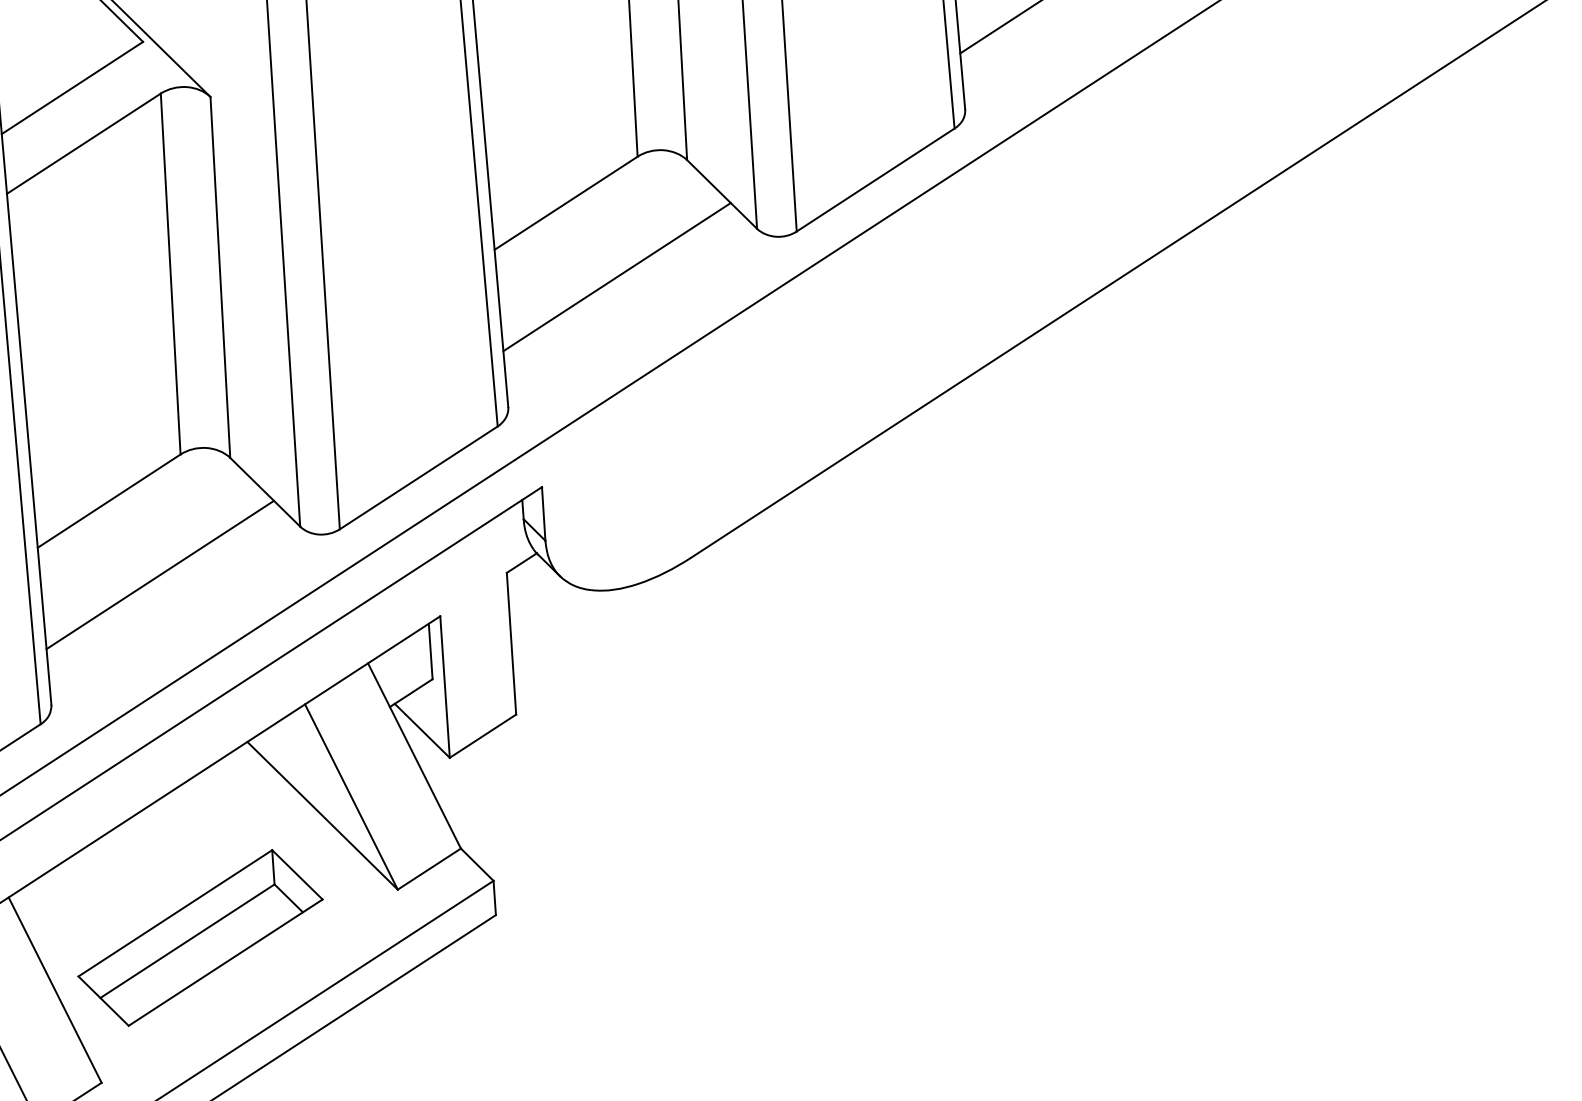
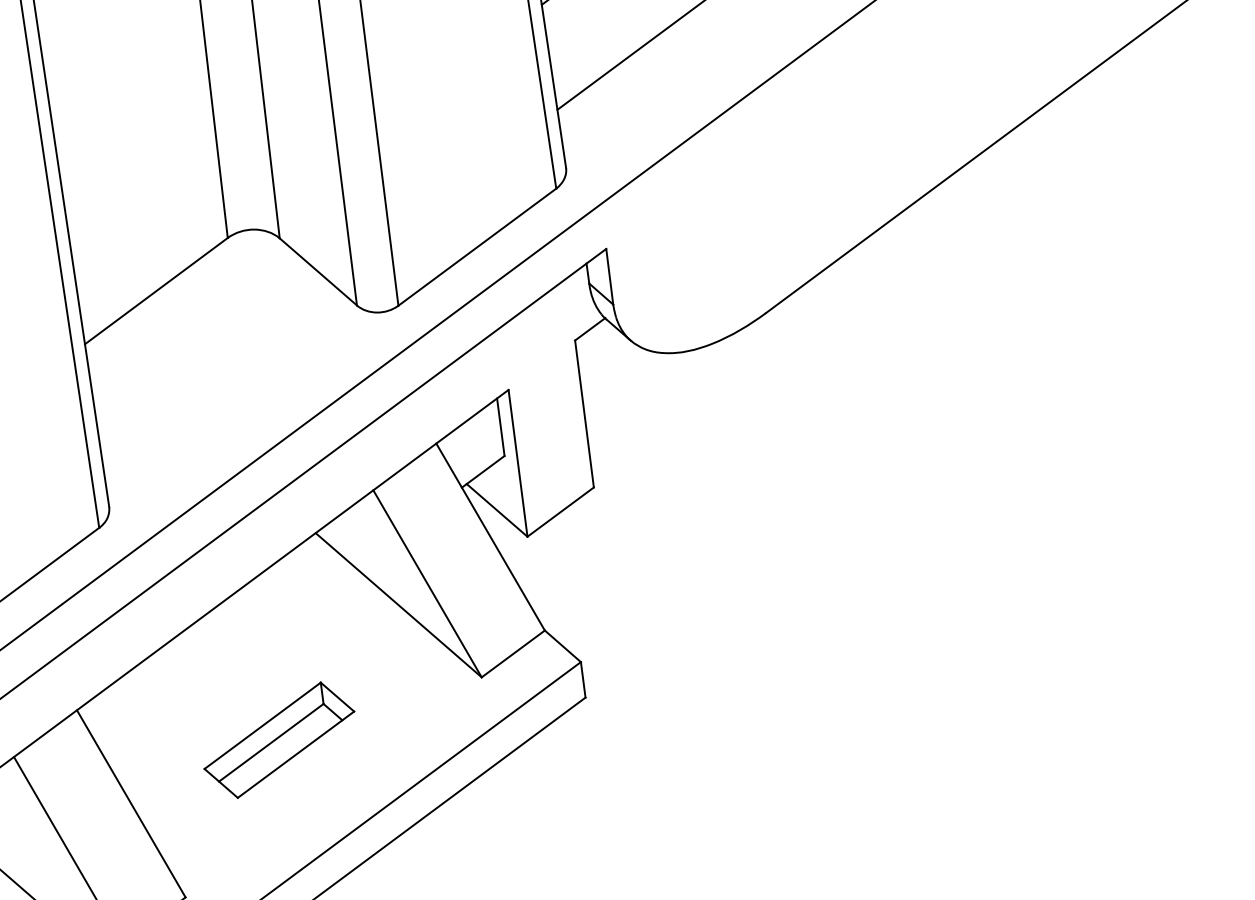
line: (159, 574) -> (213, 364), removed
part: (200, 937) -> (279, 739), size x0.6

